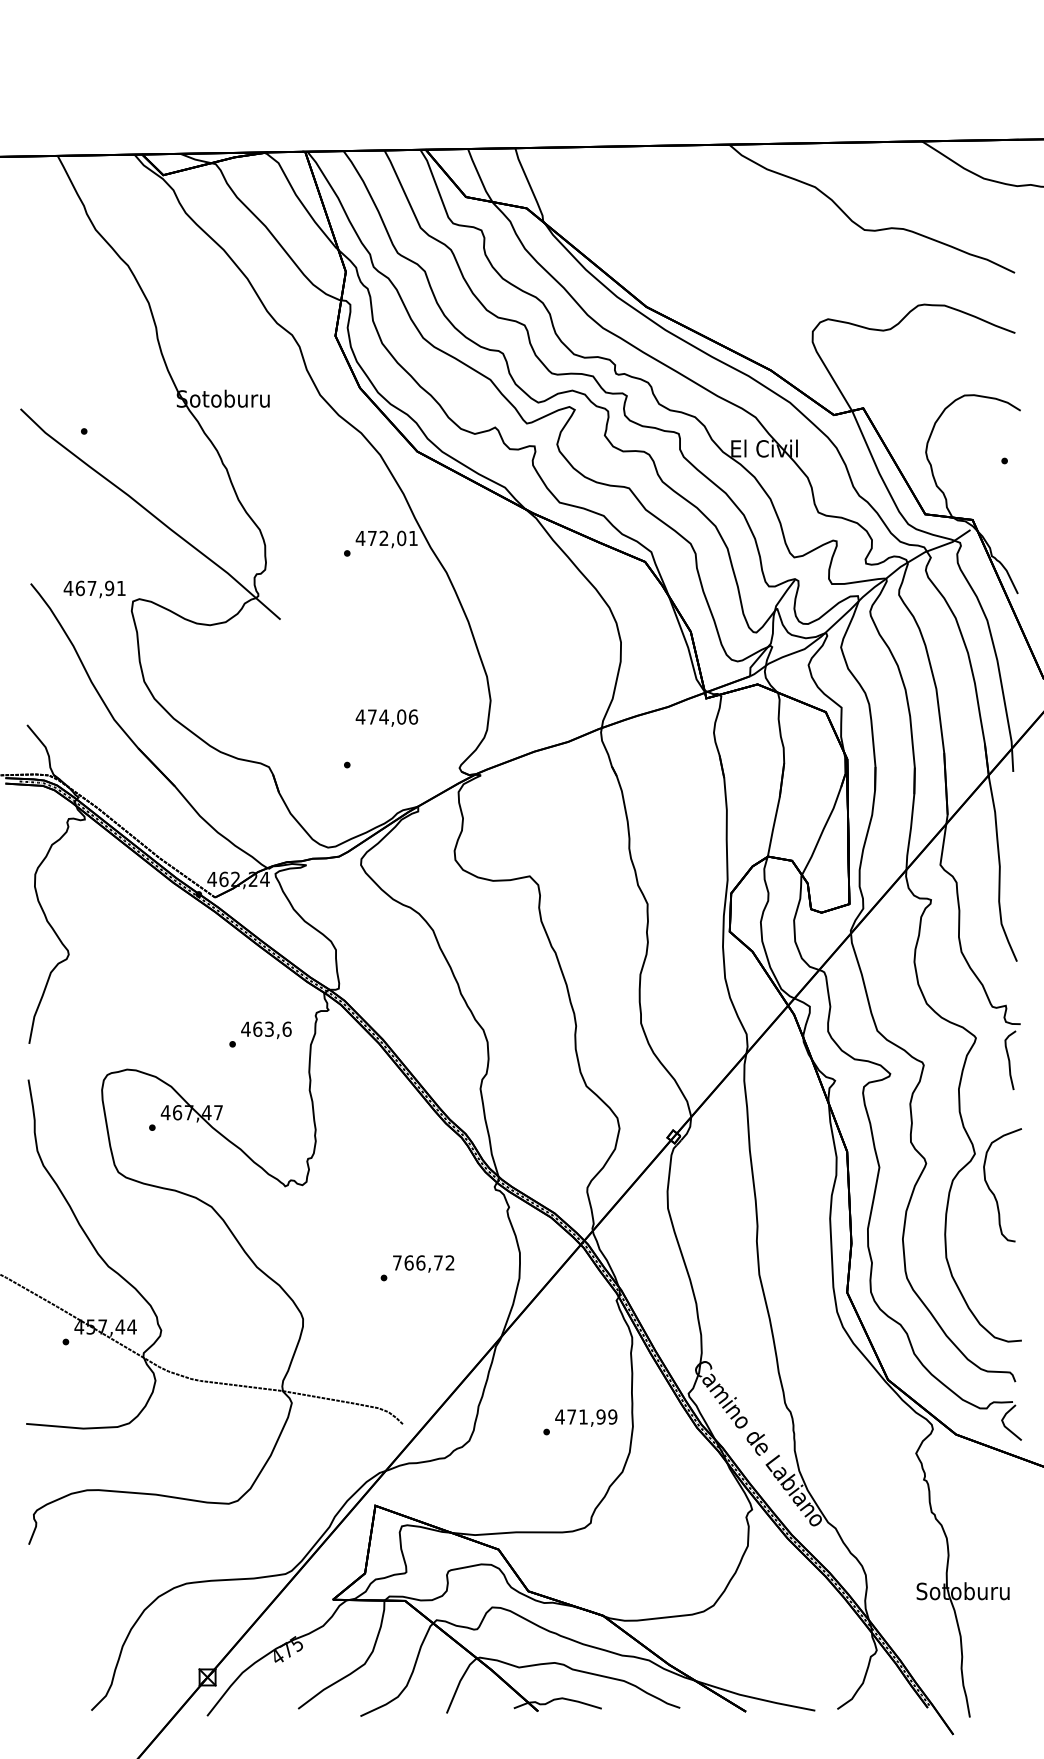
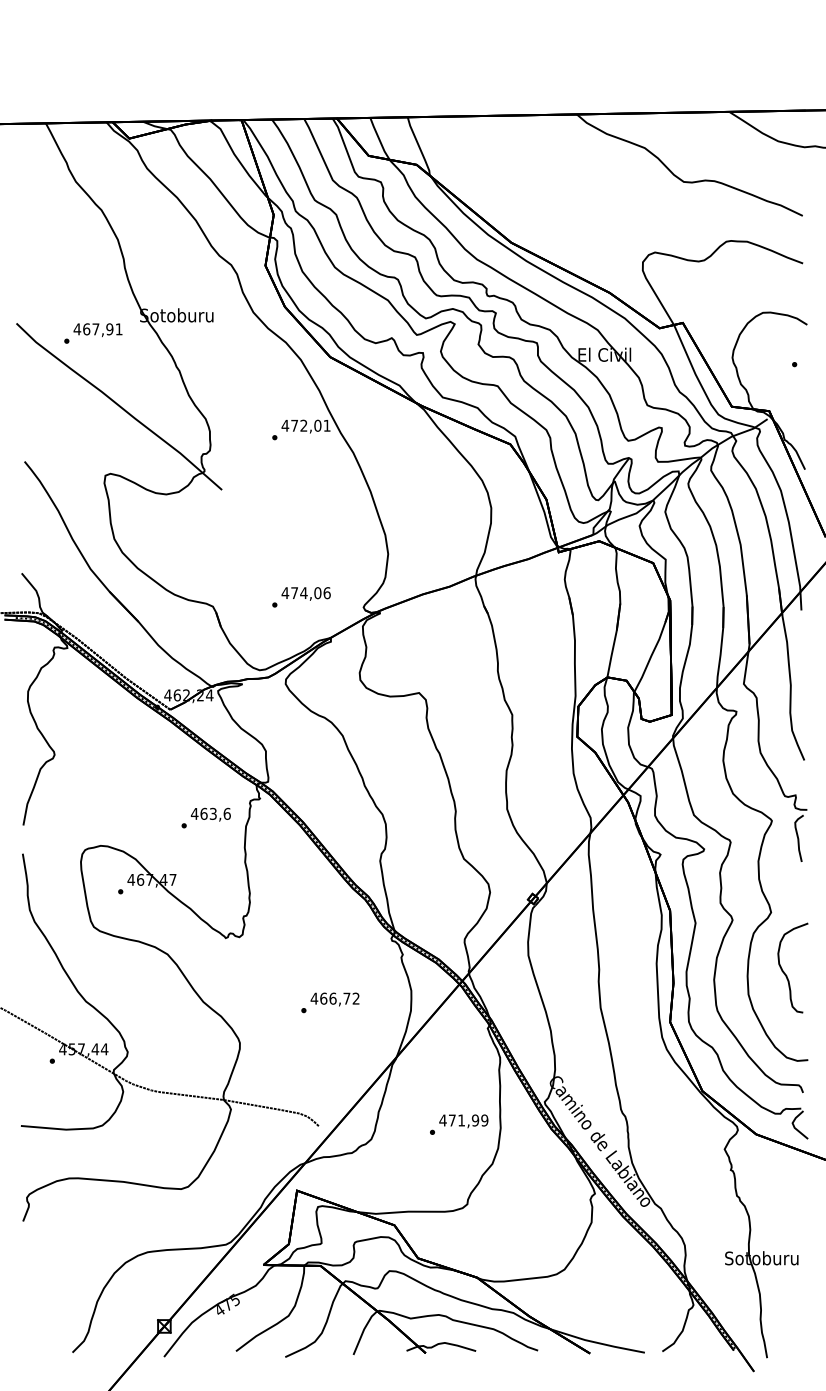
text: (94, 589) -> (97, 330), moved
text: (386, 717) -> (305, 593), moved
curve: (994, 1193) -> (786, 974), moved
text: (397, 1262) -> (314, 998), 766,72 -> 466,72

